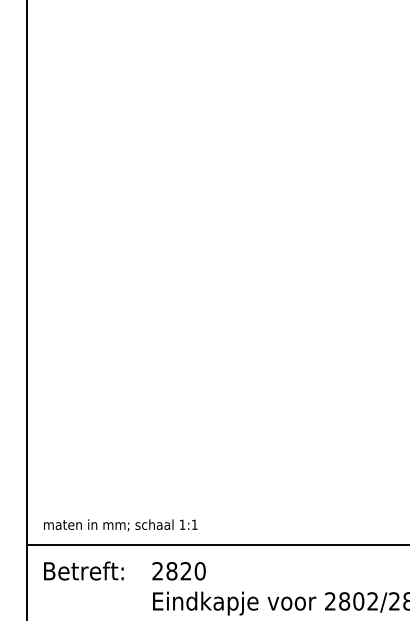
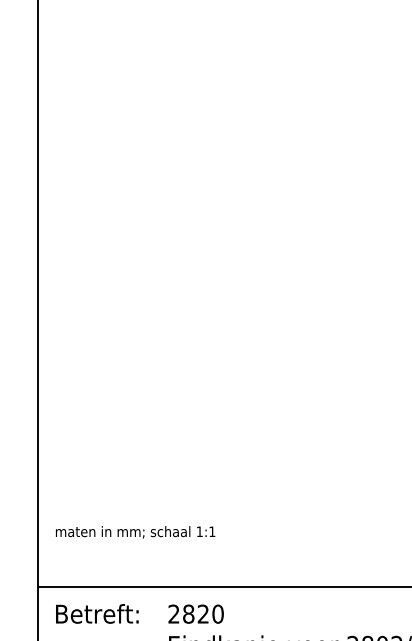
text: (120, 525) -> (135, 532), moved

